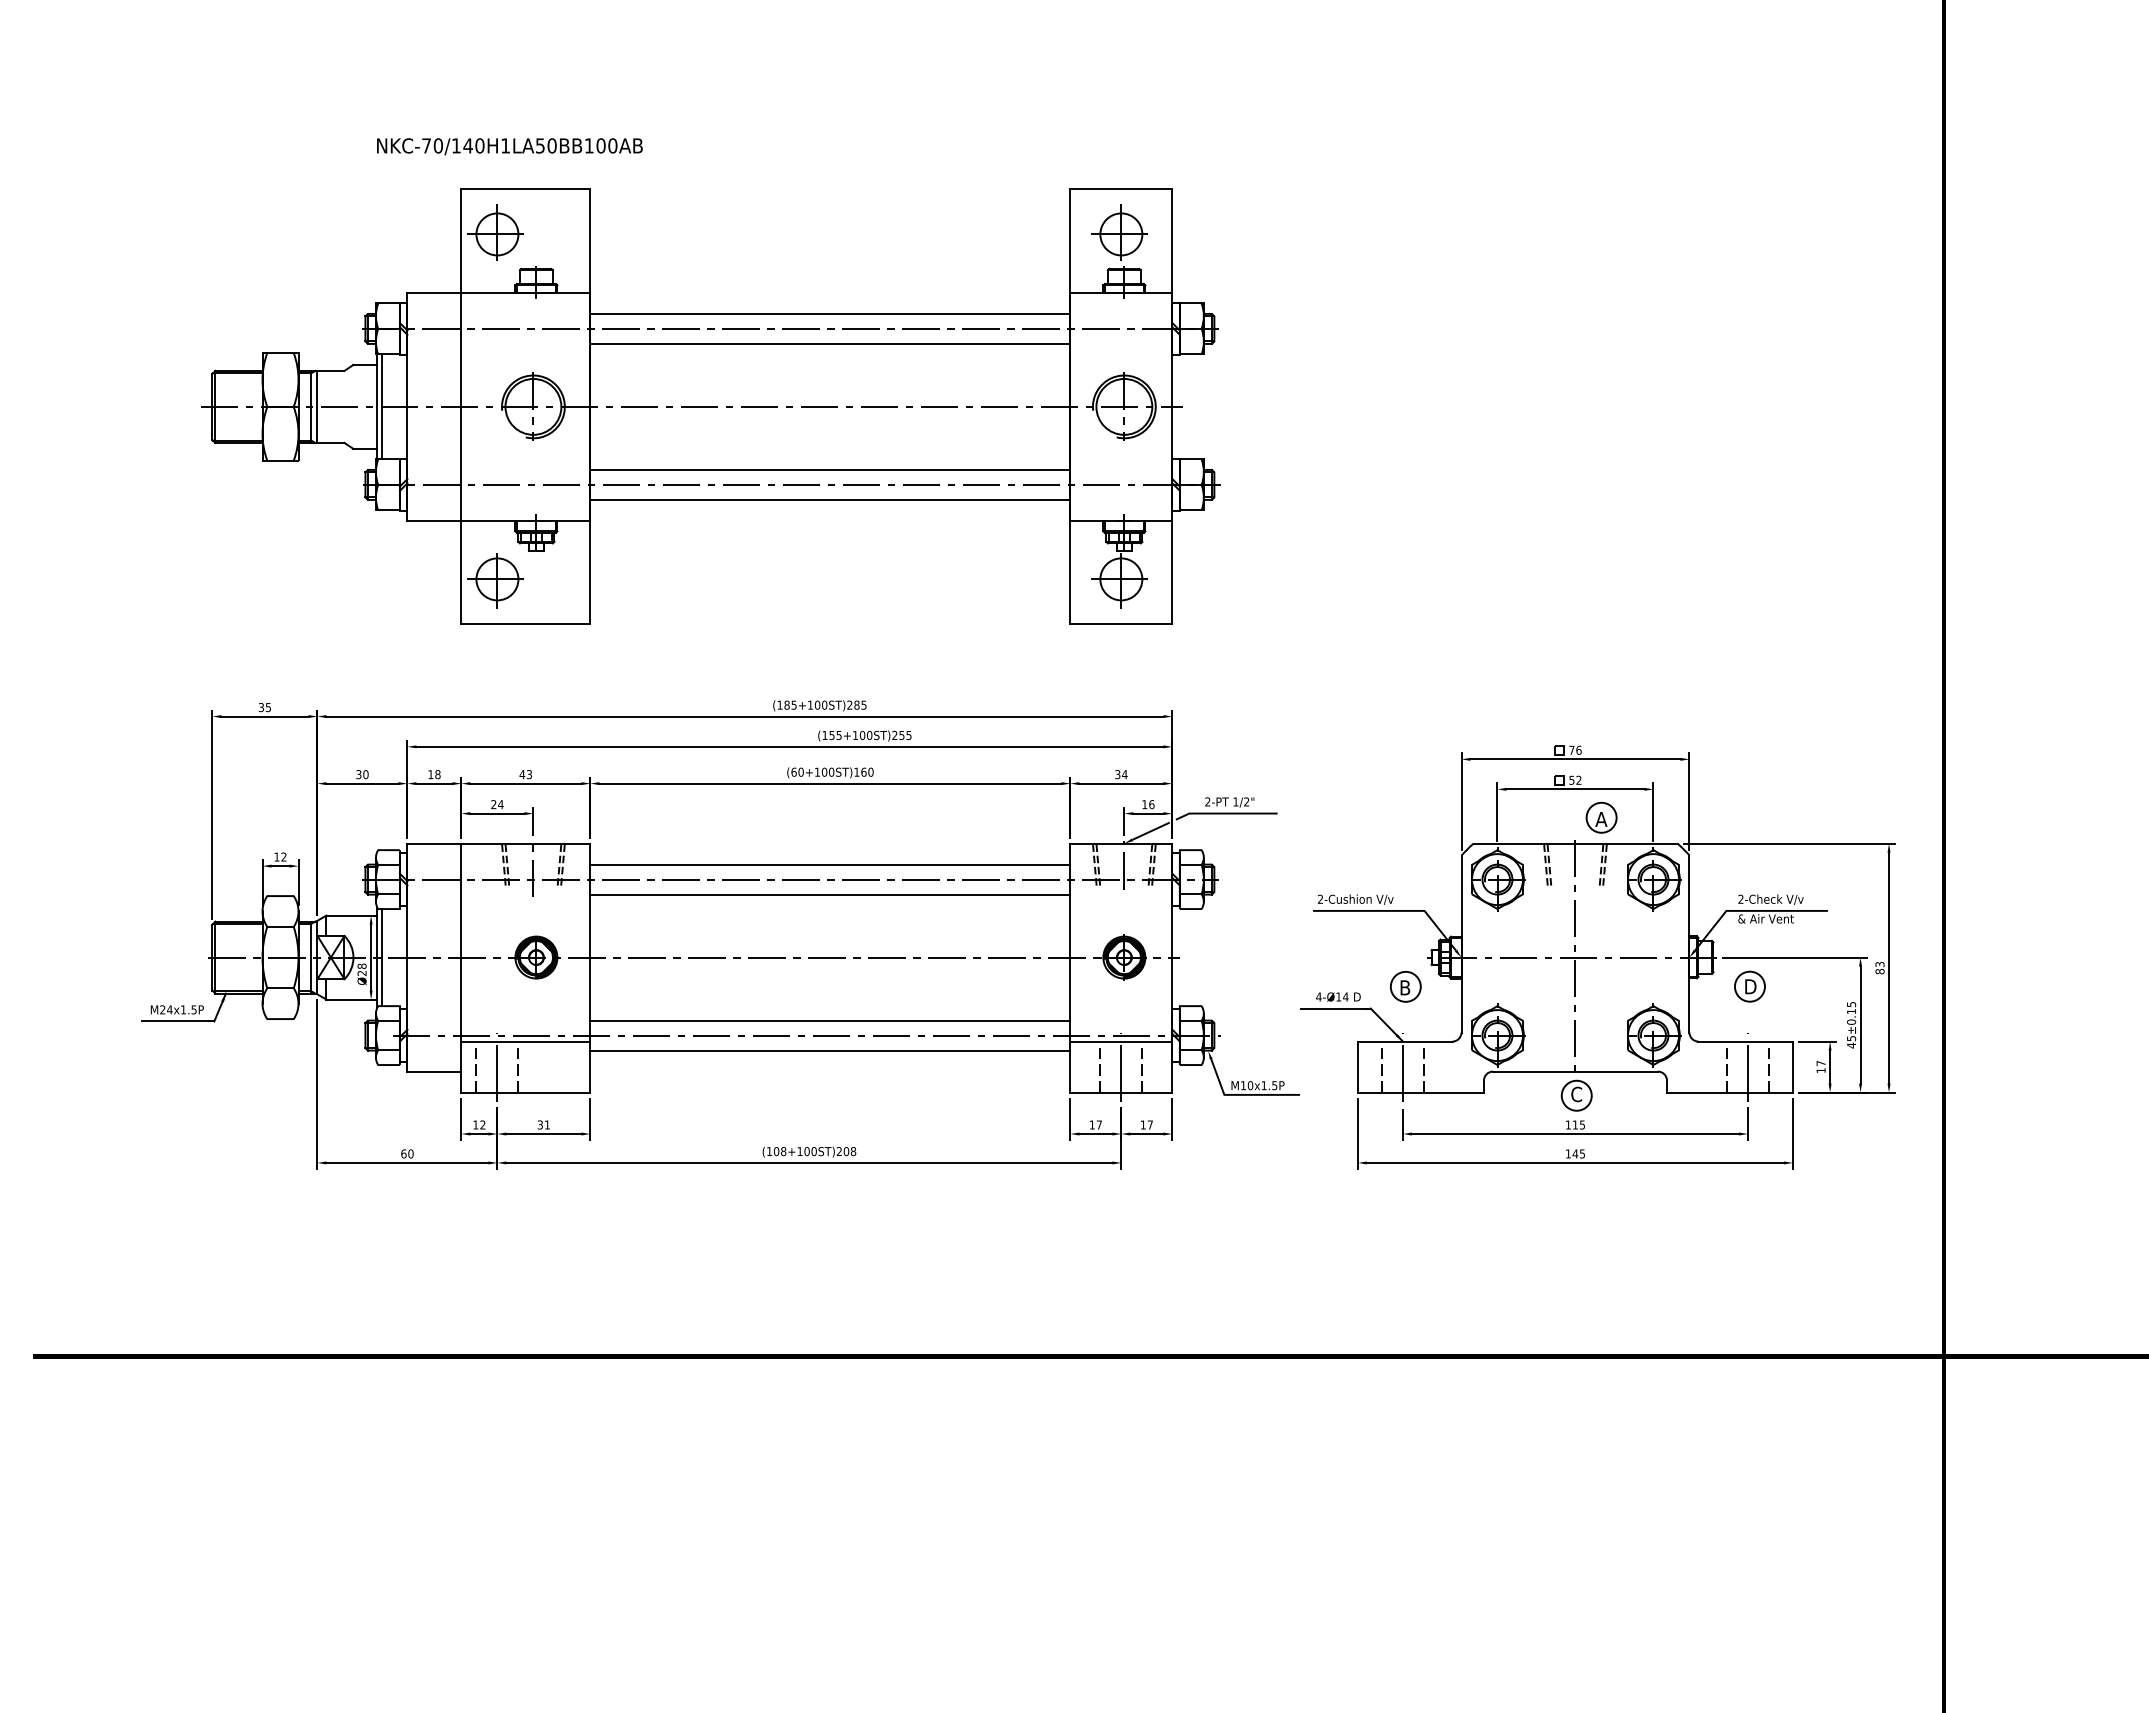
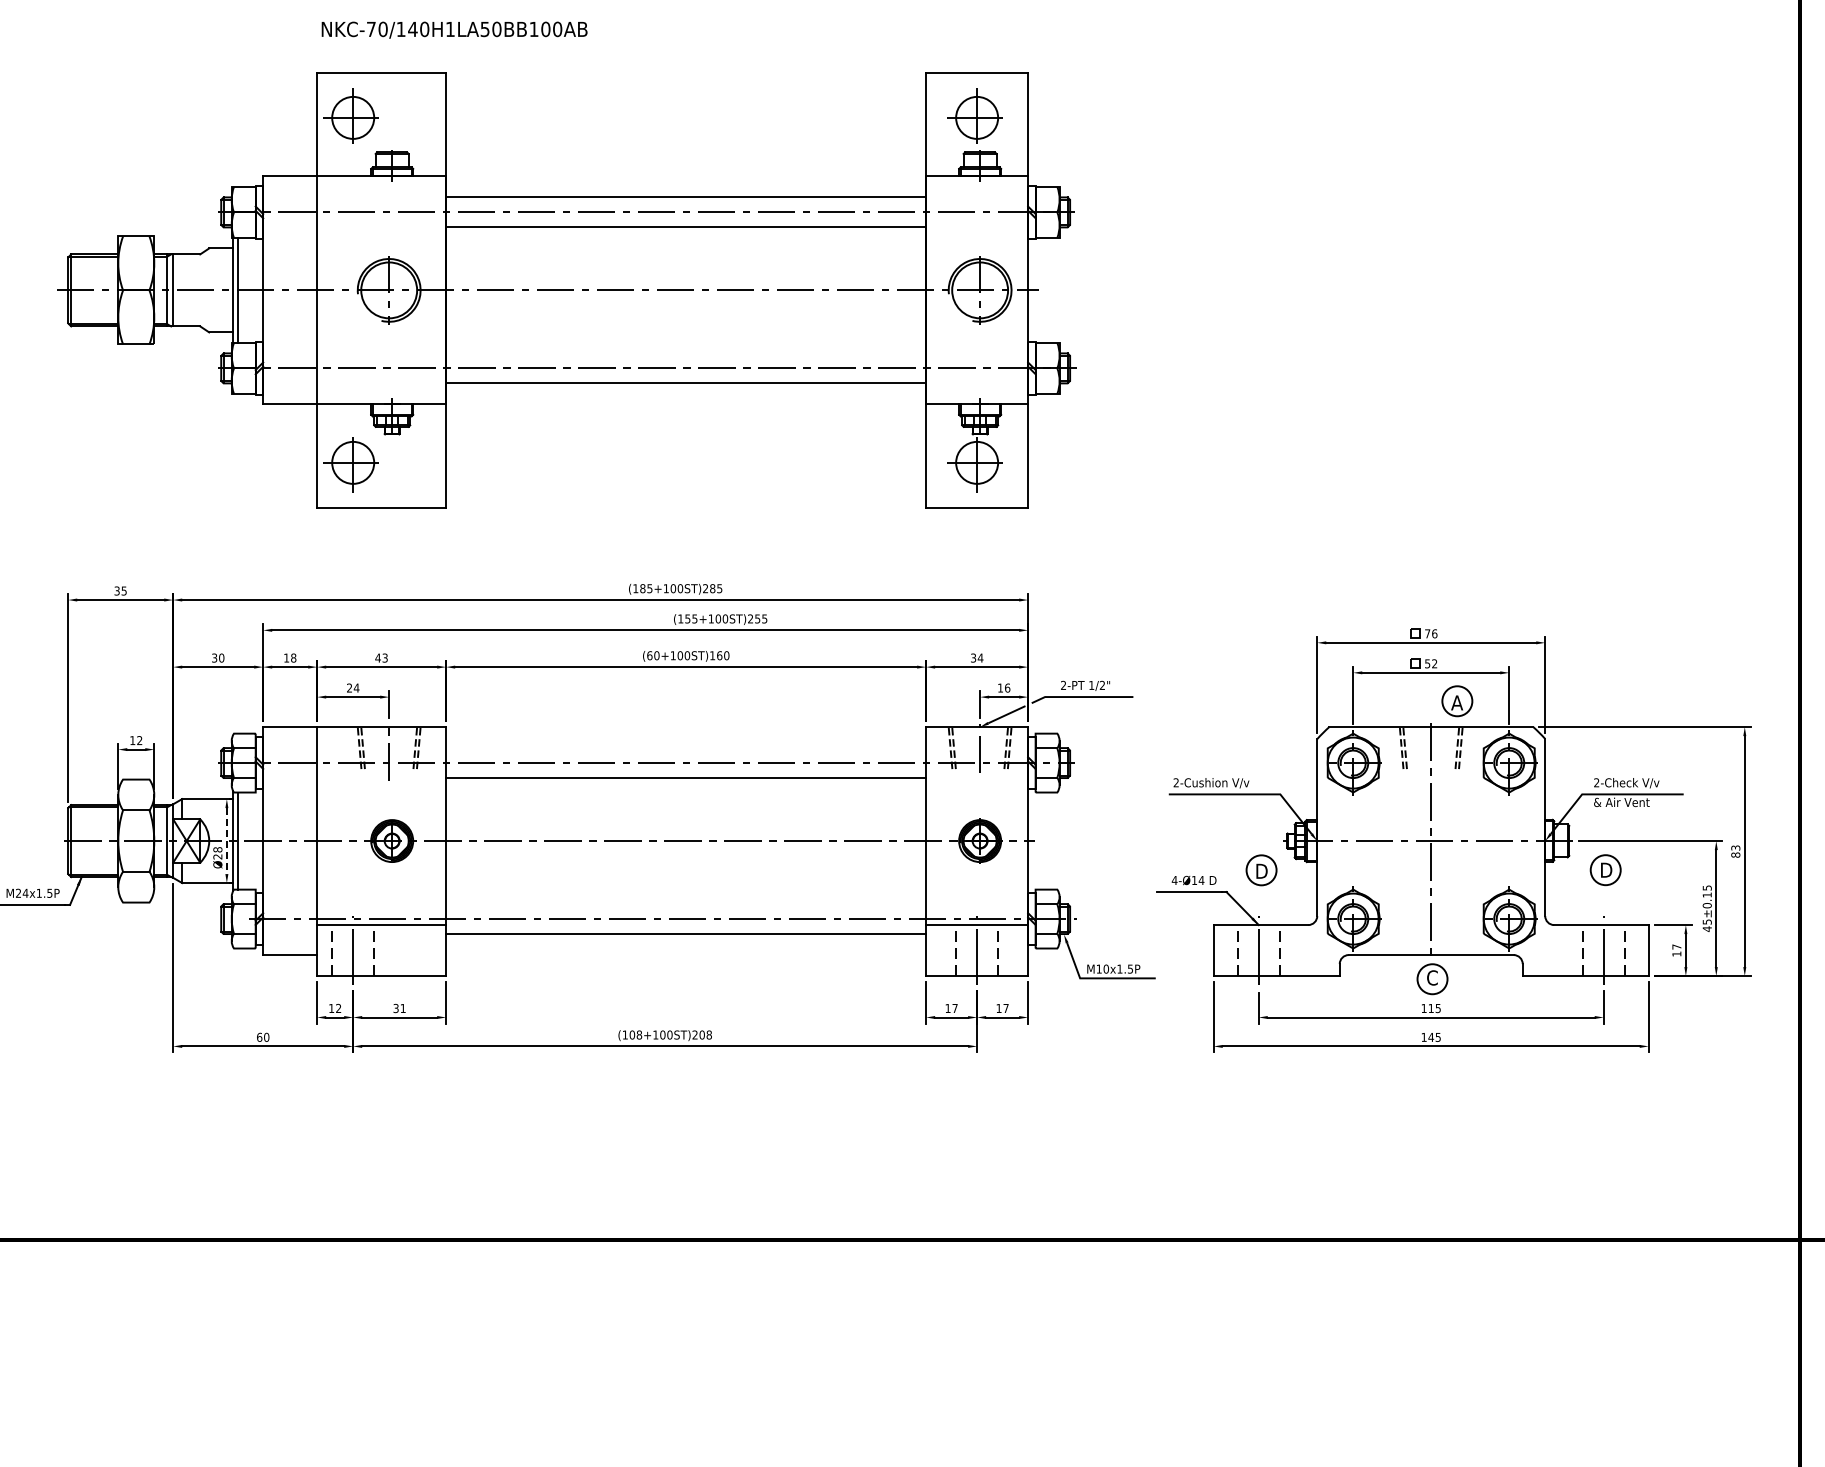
text: (509, 146) -> (454, 29), moved
line: (830, 469) -> (686, 352), removed
line: (830, 864) -> (686, 747), removed
line: (371, 957) -> (227, 840), solid -> dashed
text: (1406, 988) -> (1262, 871), B -> D
line: (830, 1020) -> (686, 903), removed

